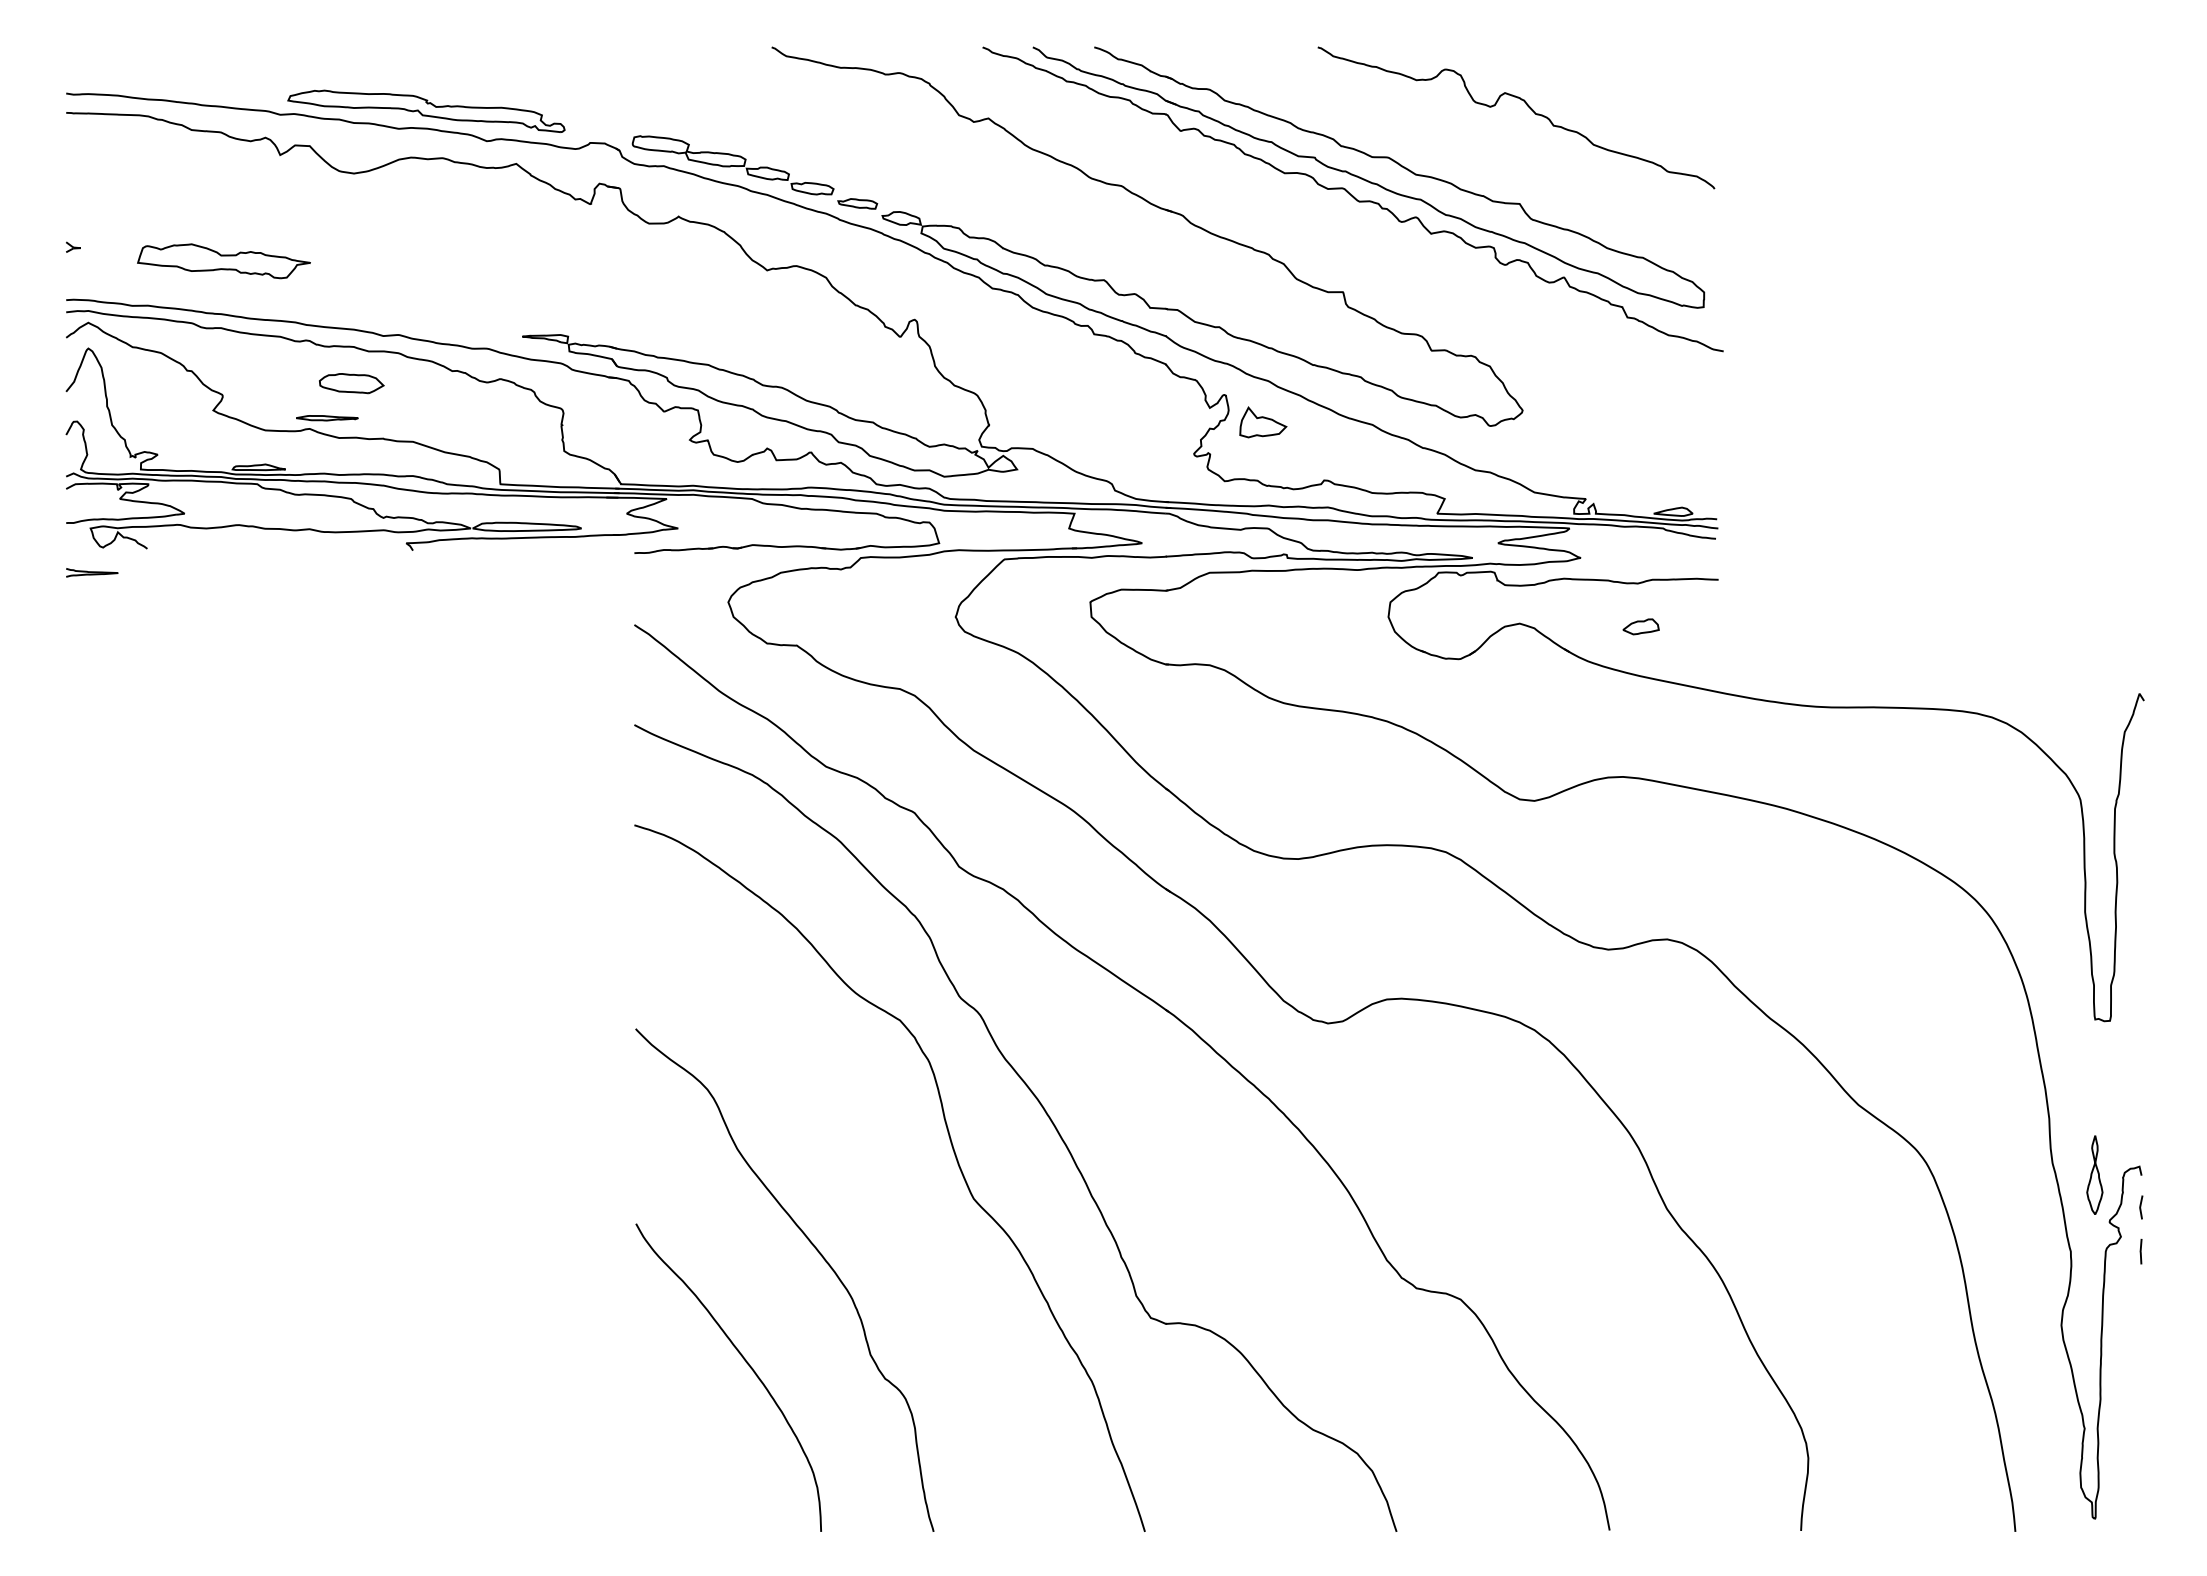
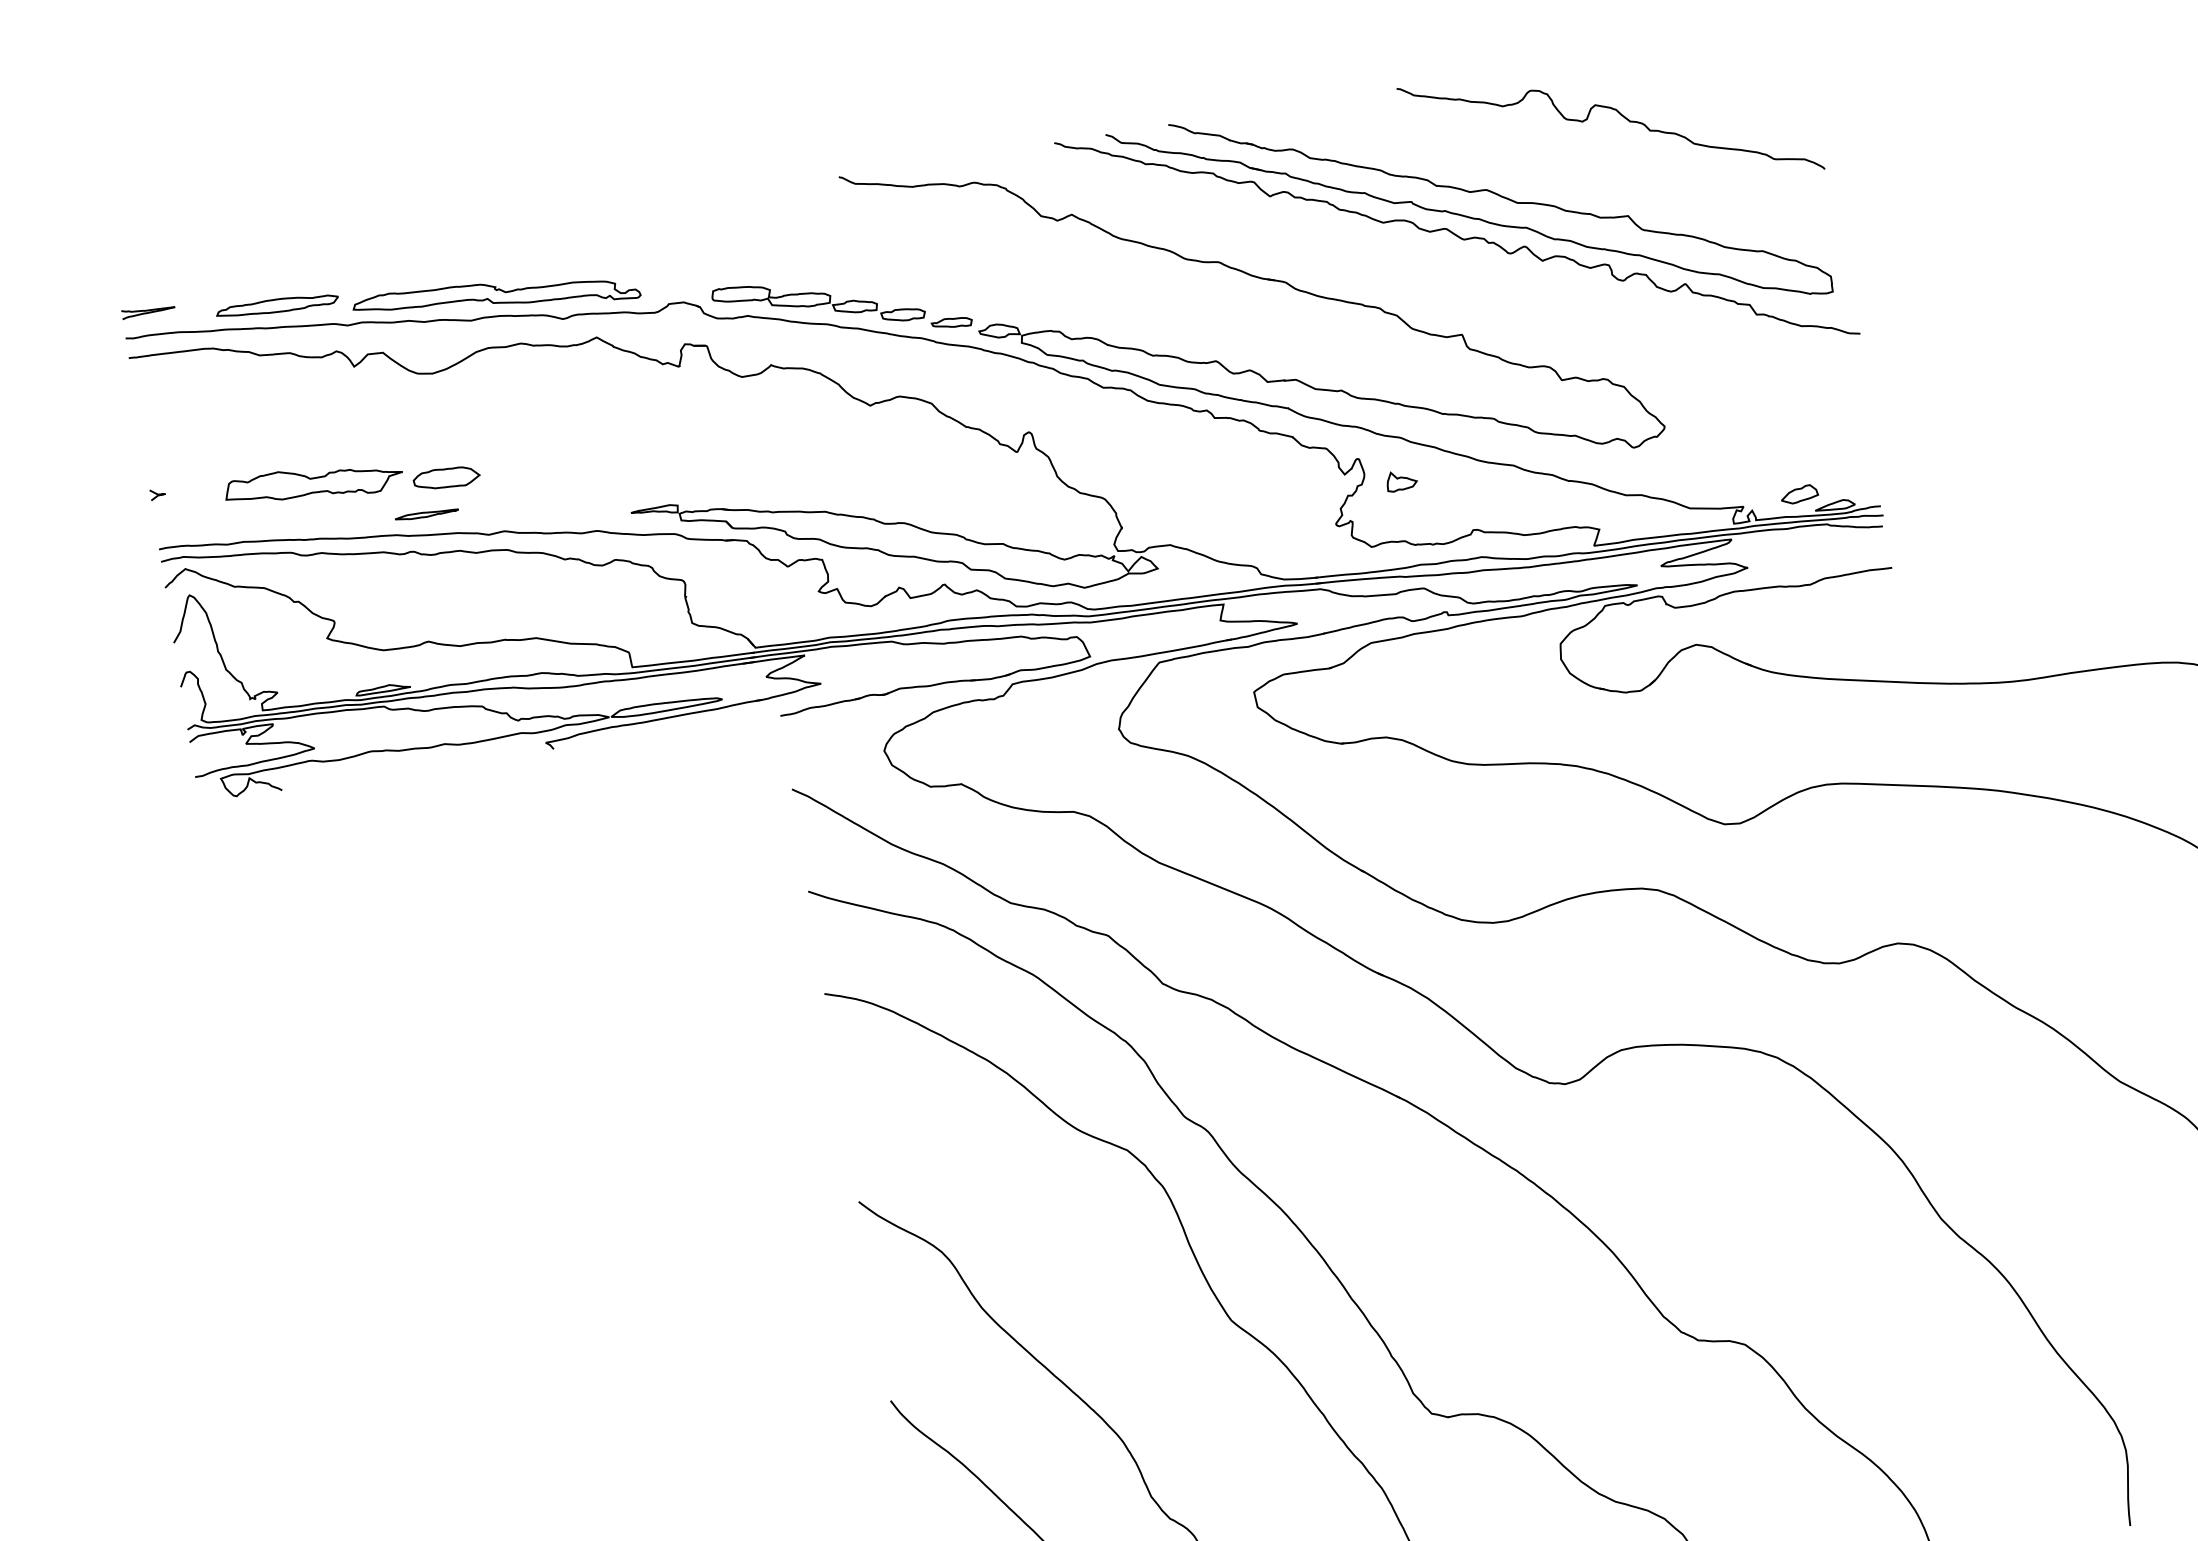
part: (215, 85) -> (276, 306), added
part: (351, 383) -> (446, 478), moved
part: (327, 418) -> (427, 514), moved
part: (1263, 422) -> (1401, 480), size x0.62
part: (92, 572) -> (148, 310), moved
part: (1640, 626) -> (1798, 494), moved

